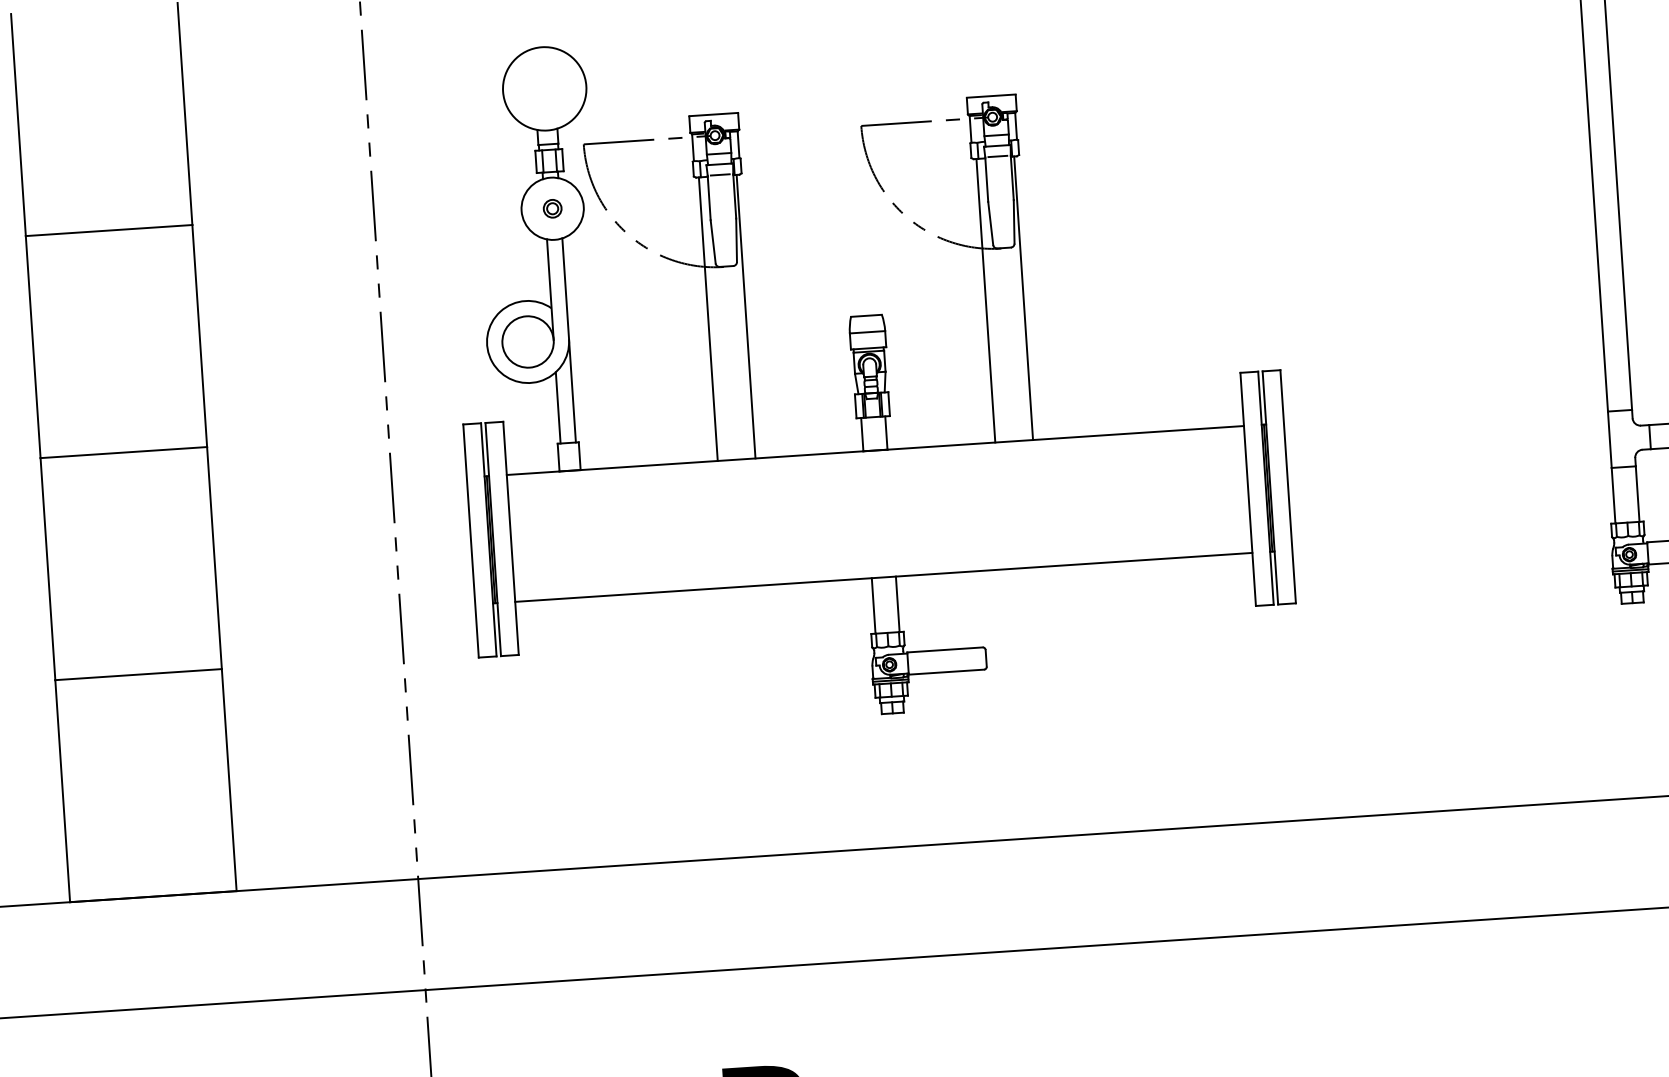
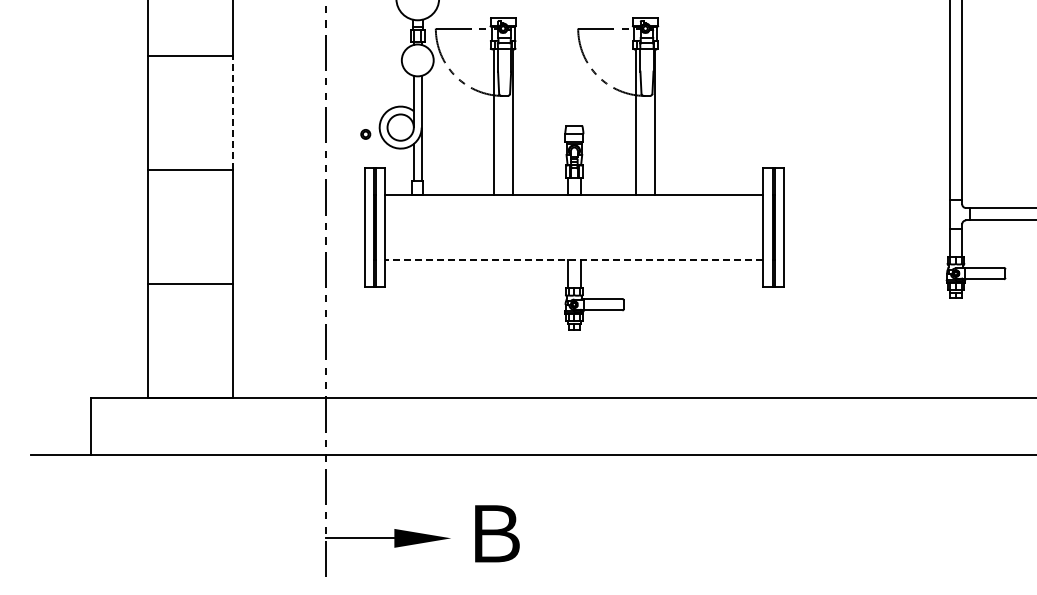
part: (552, 208) -> (365, 134), moved
line: (200, 336) -> (233, 113), solid -> dashed
line: (882, 576) -> (573, 259), solid -> dashed

